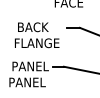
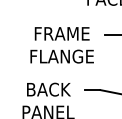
text: (37, 27) -> (62, 34), BACK -> FRAME
text: (30, 66) -> (52, 89), PANEL -> BACK

